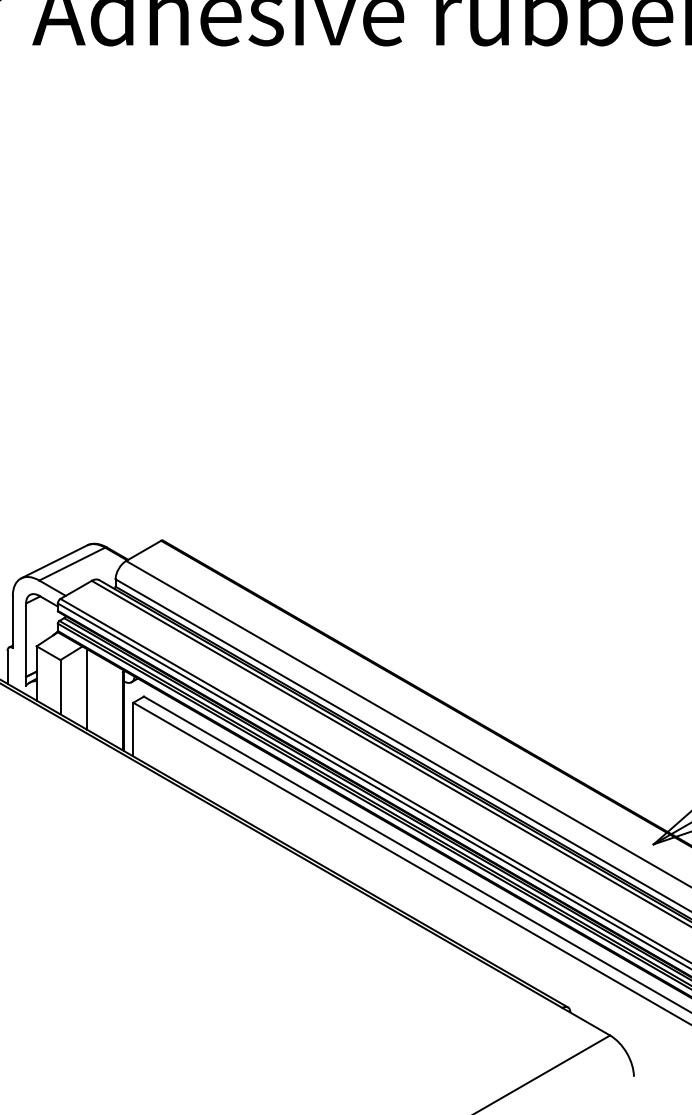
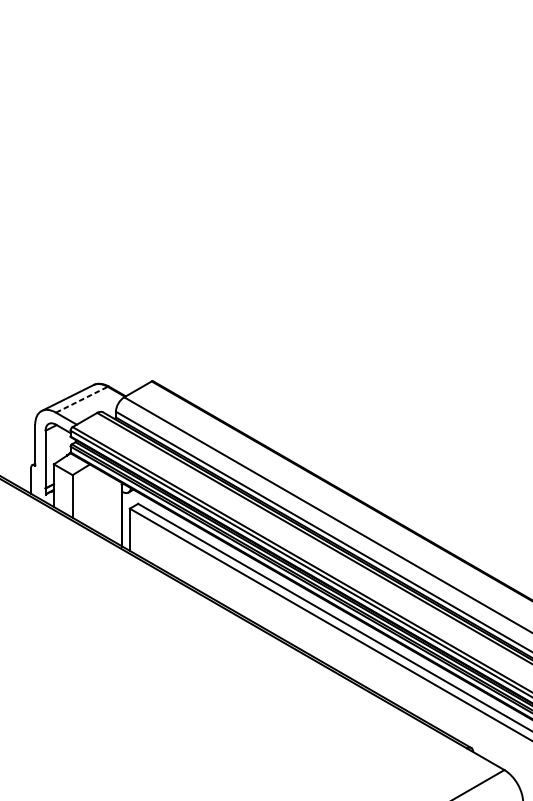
line: (72, 564) -> (82, 400), solid -> dashed
line: (87, 689) -> (93, 498), removed

